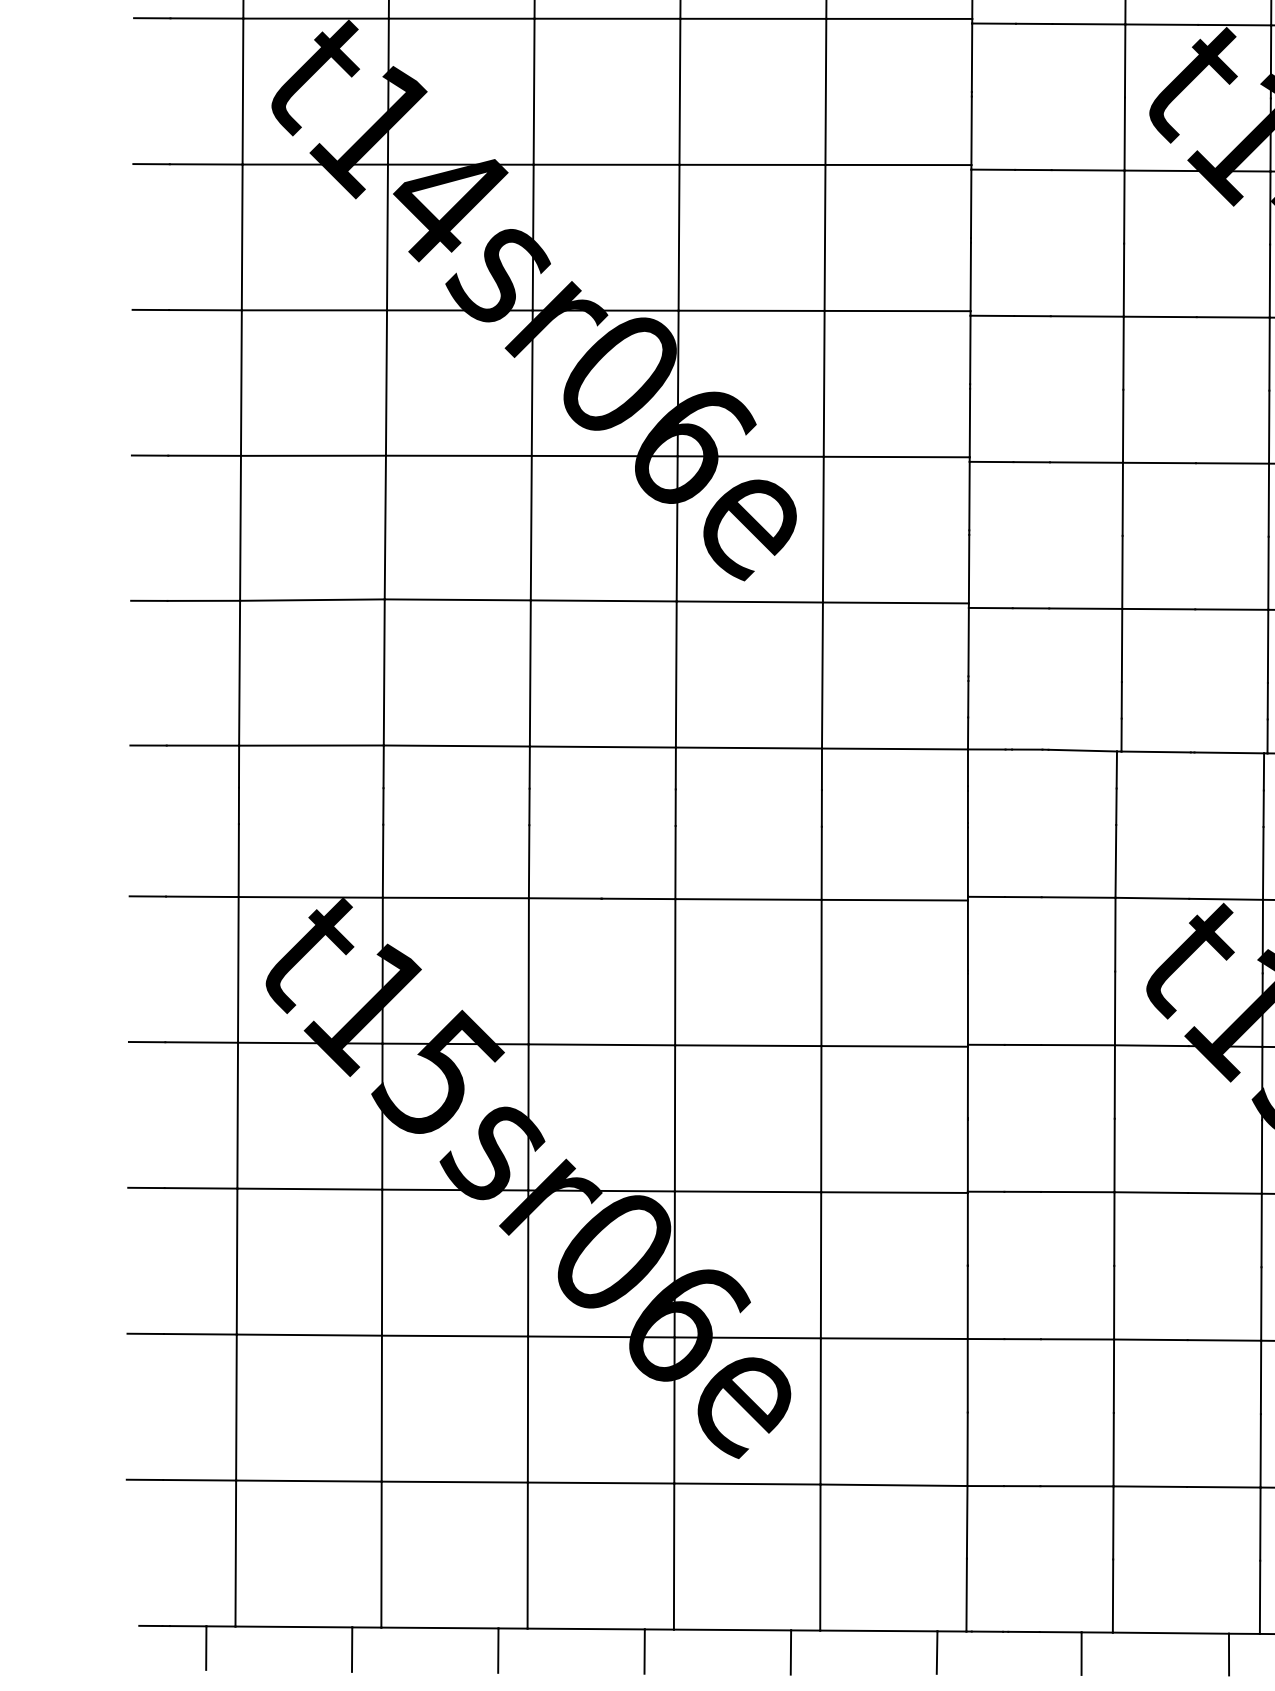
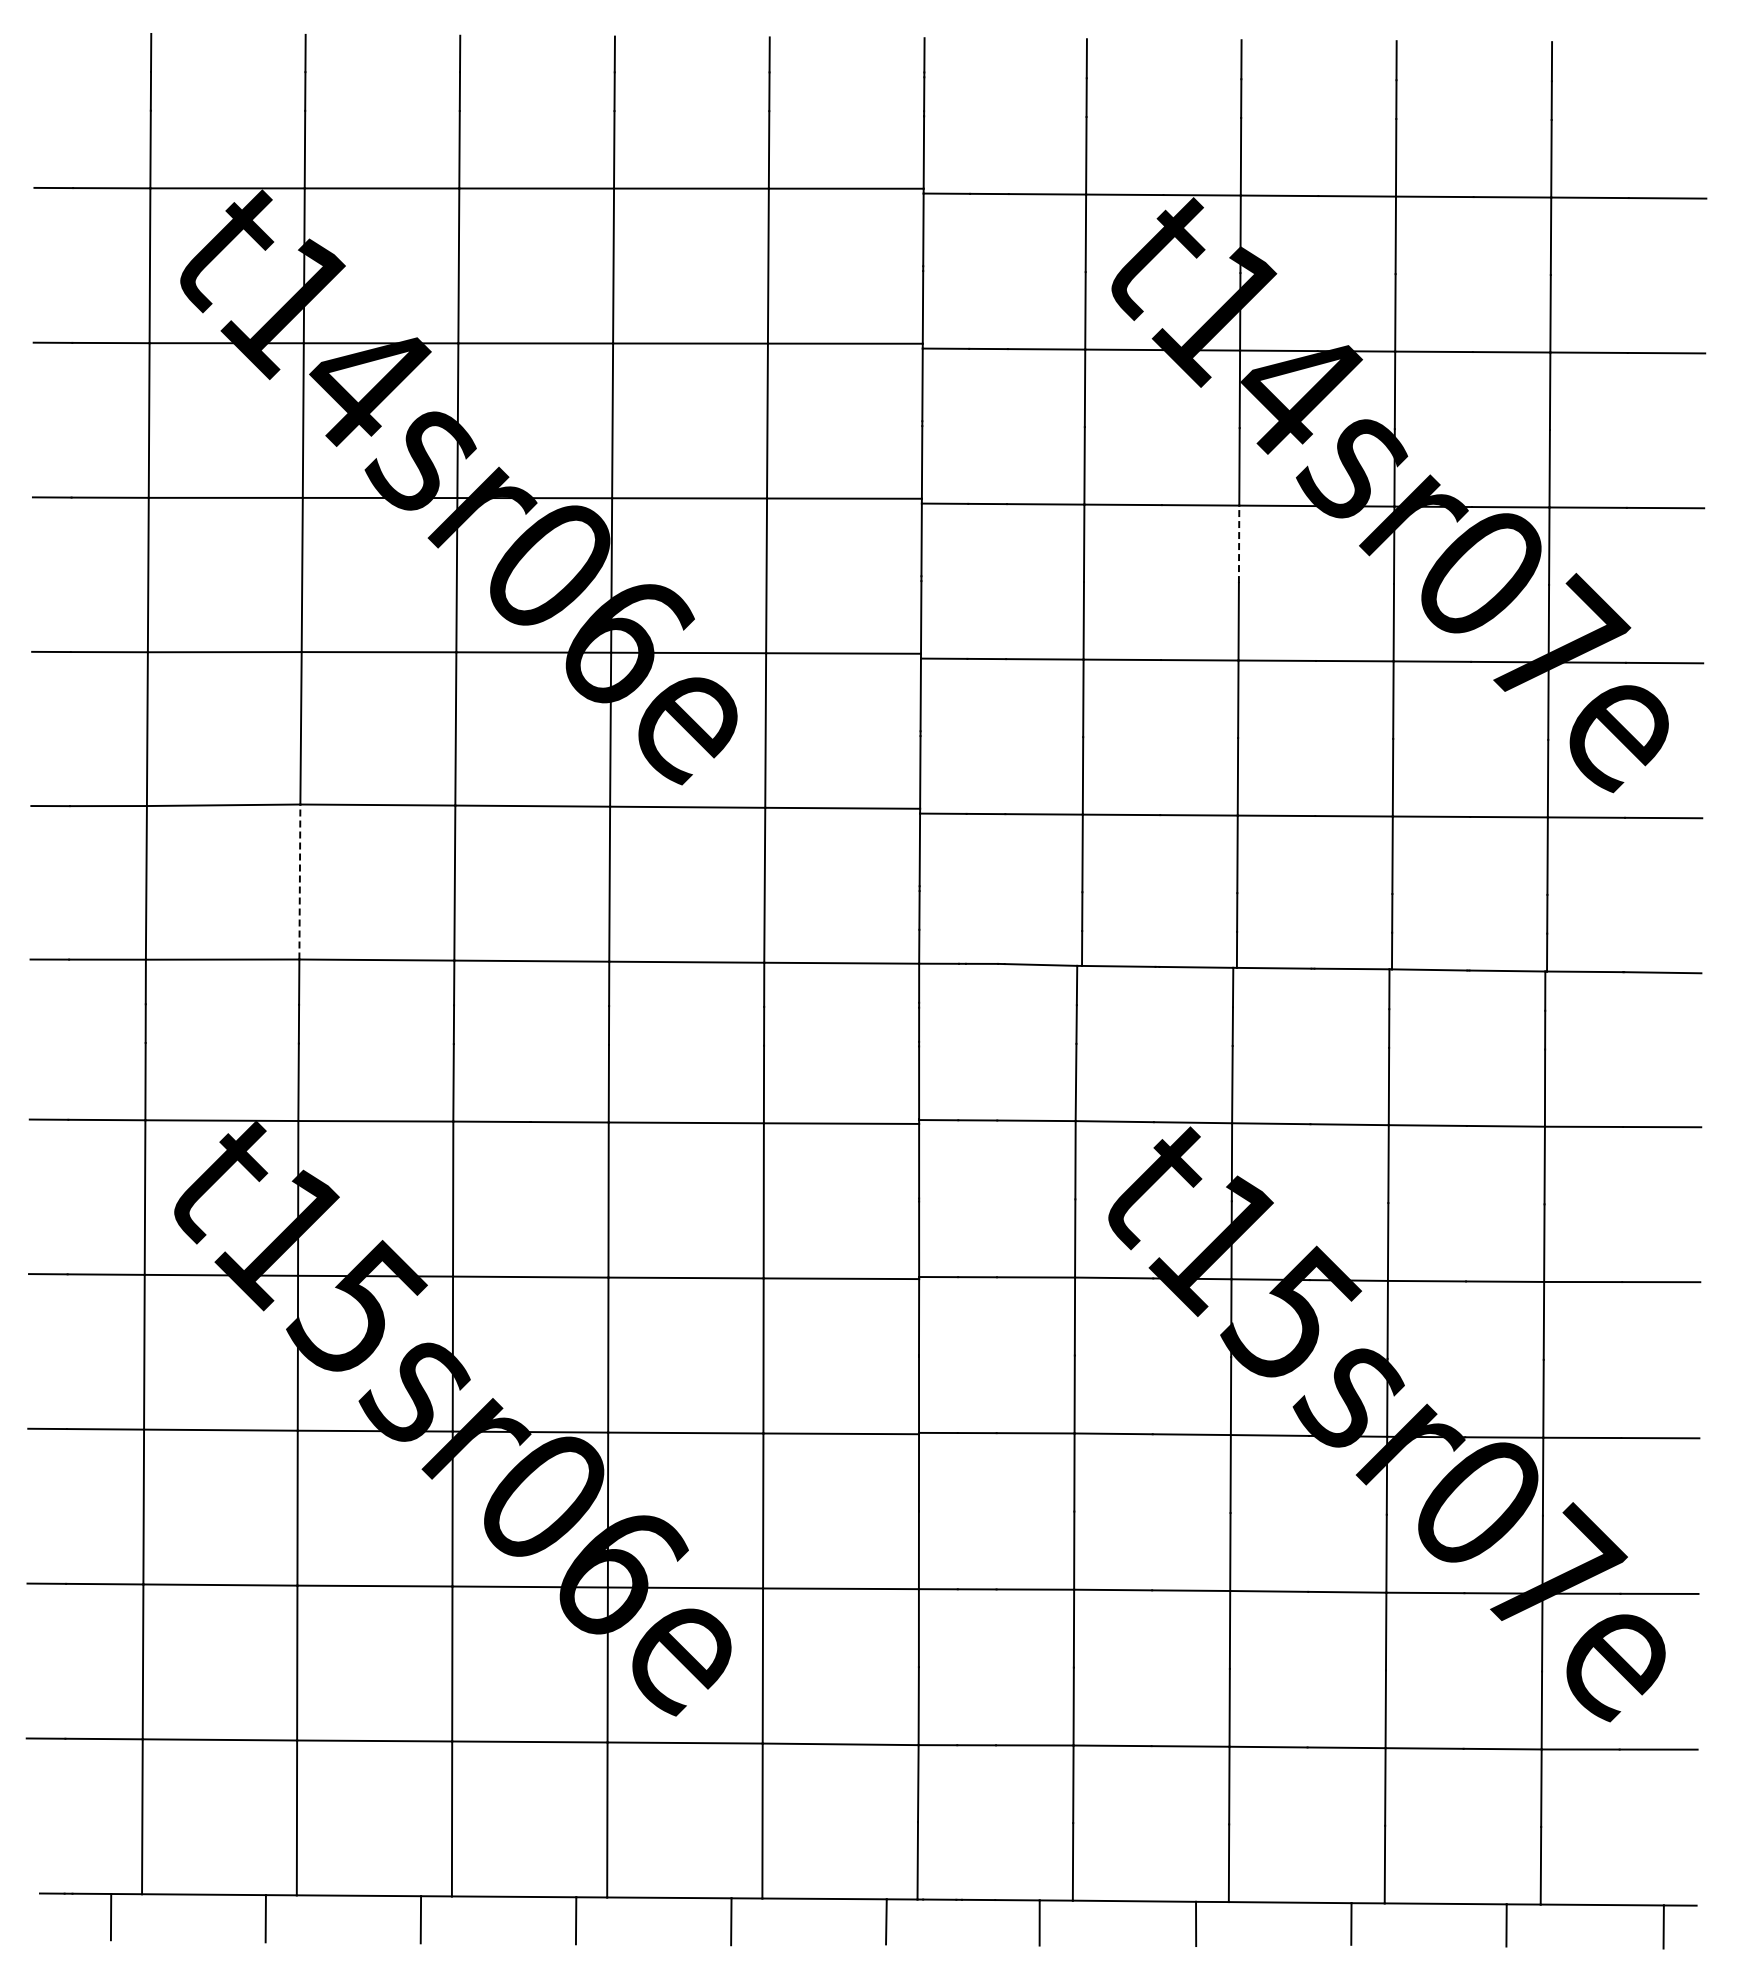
line: (1269, 354) -> (1239, 544), solid -> dashed
line: (383, 671) -> (299, 881), solid -> dashed

